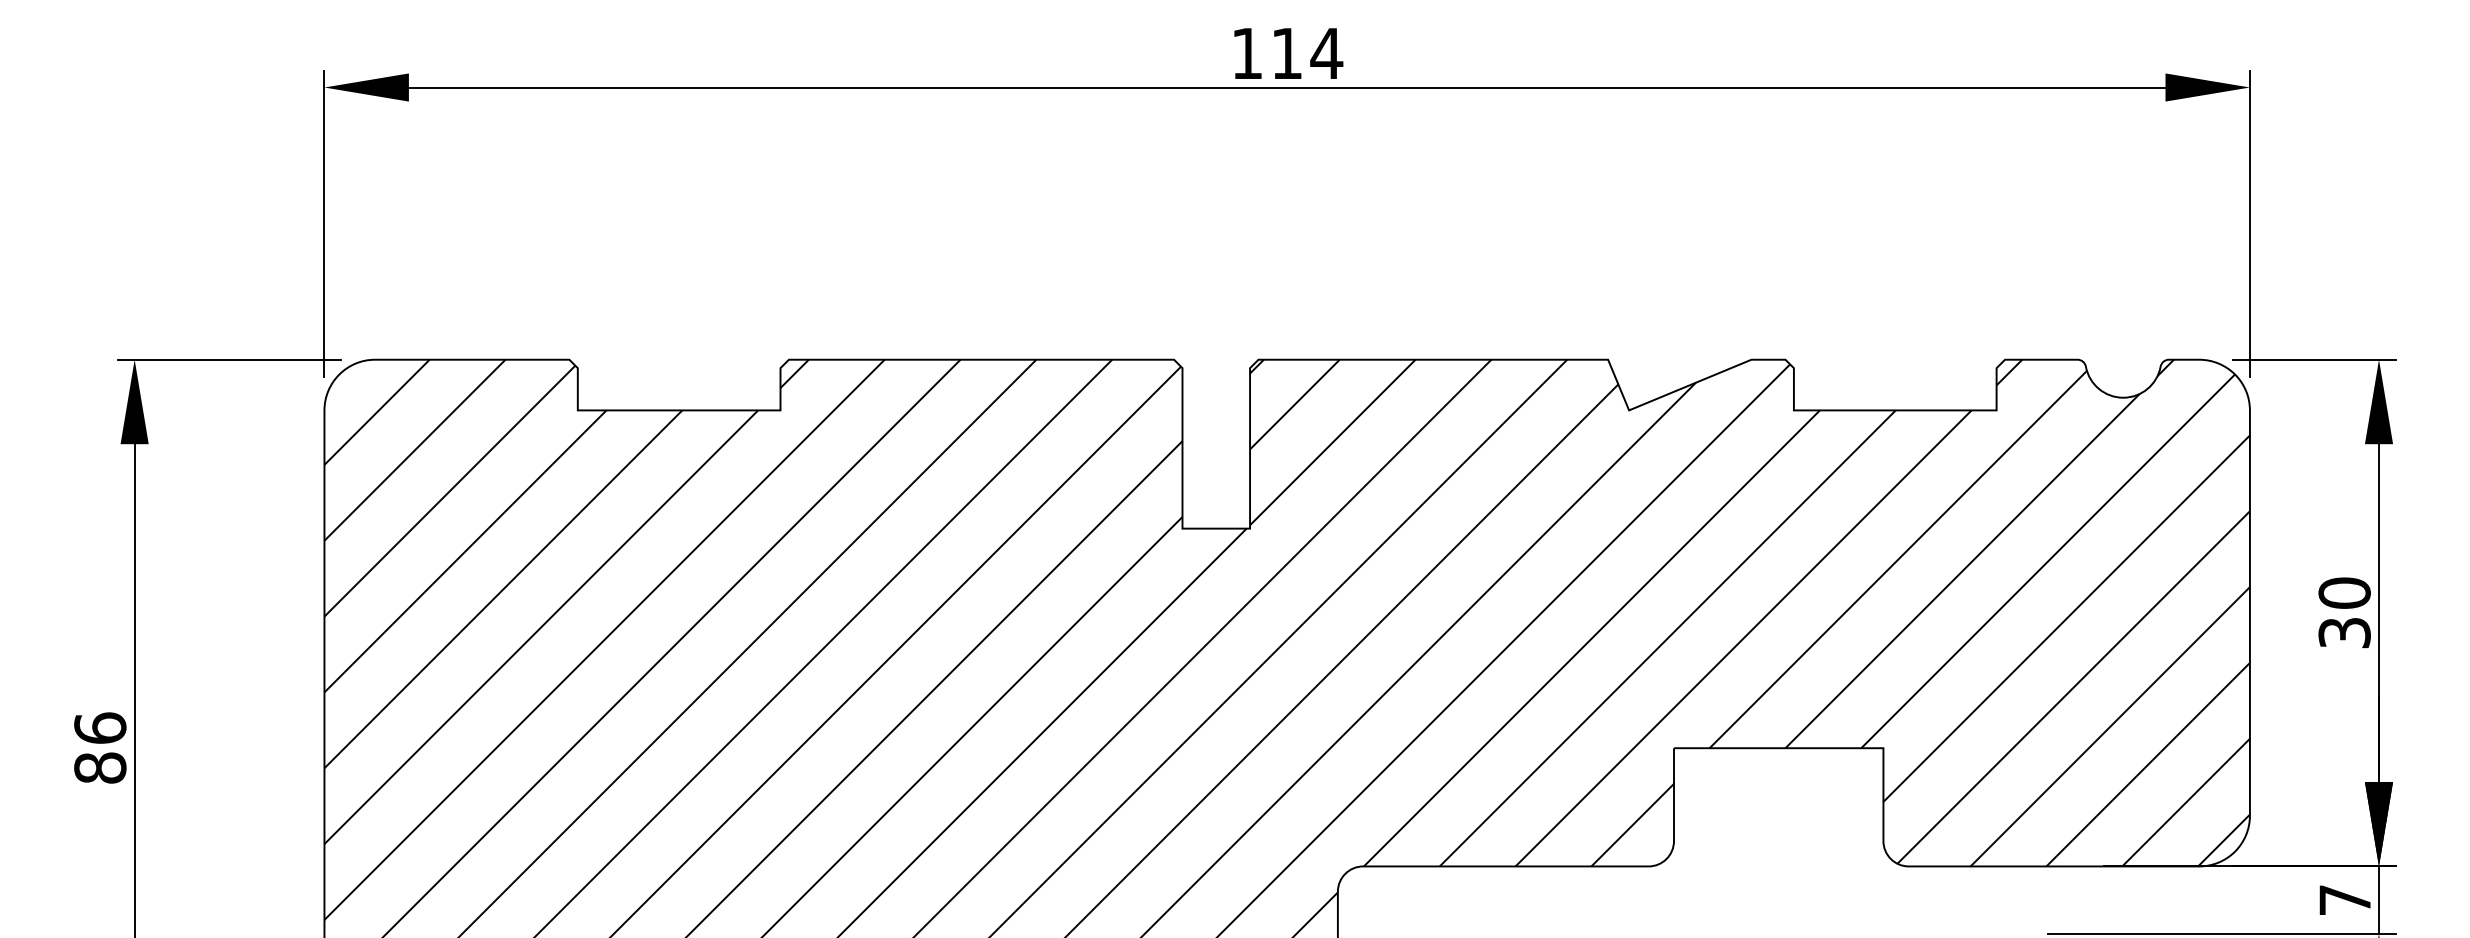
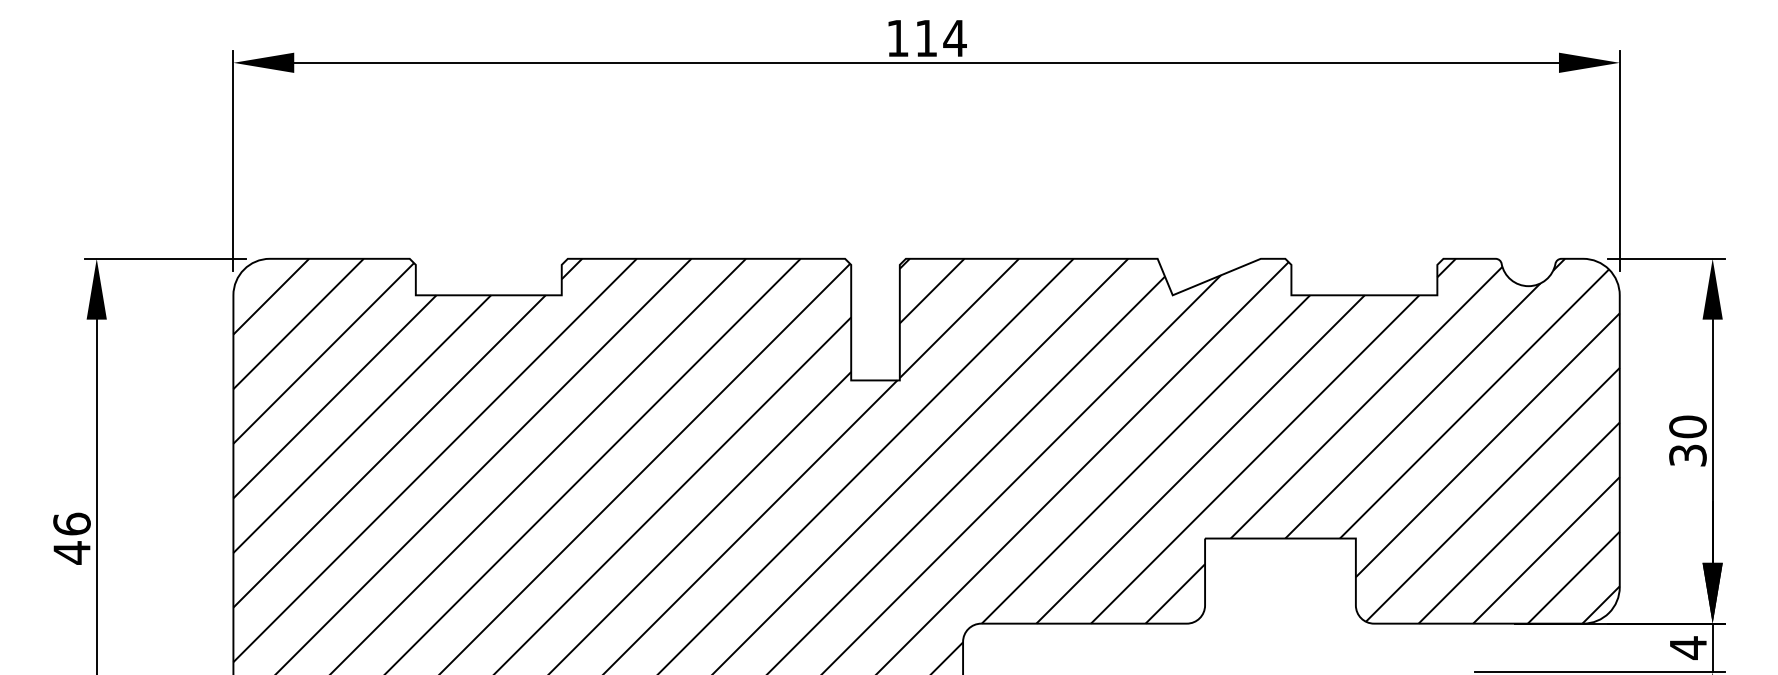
text: (100, 767) -> (72, 552), 86 -> 46
text: (2344, 899) -> (1687, 647), 7 -> 4

